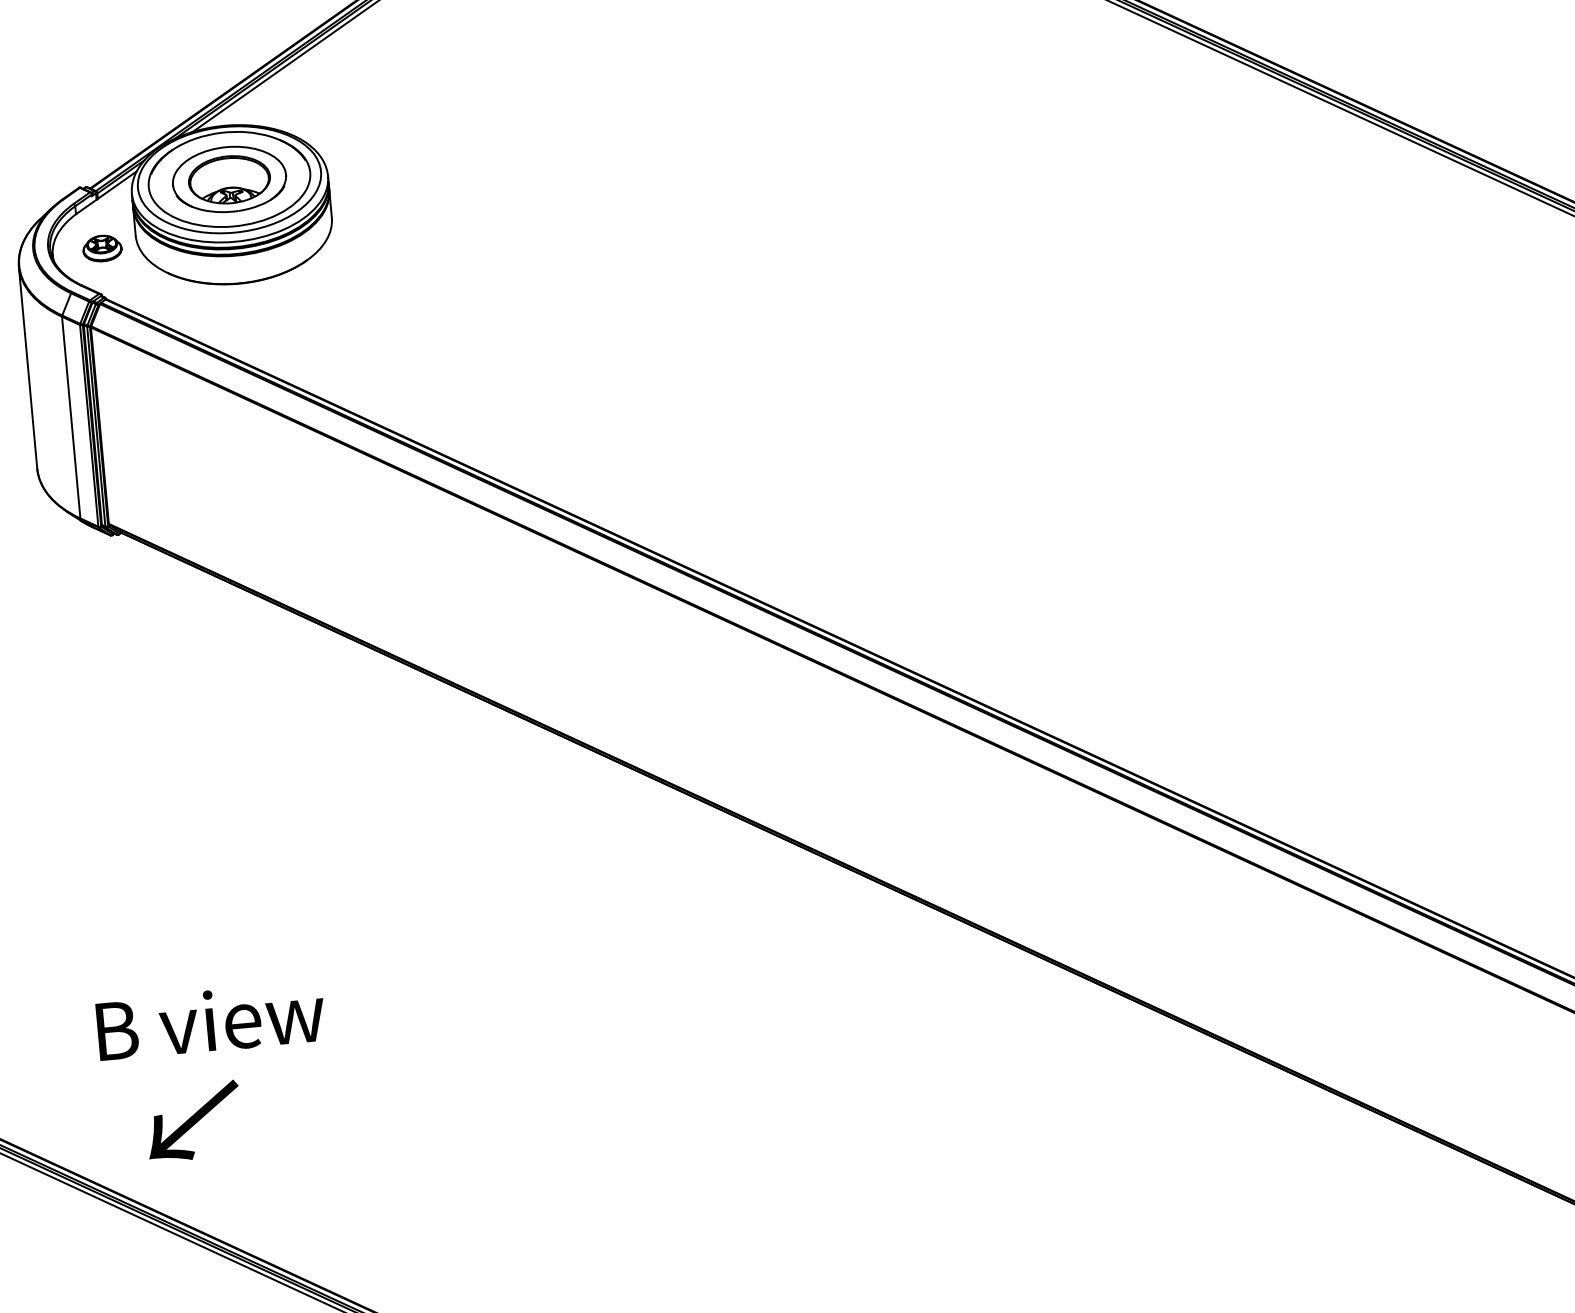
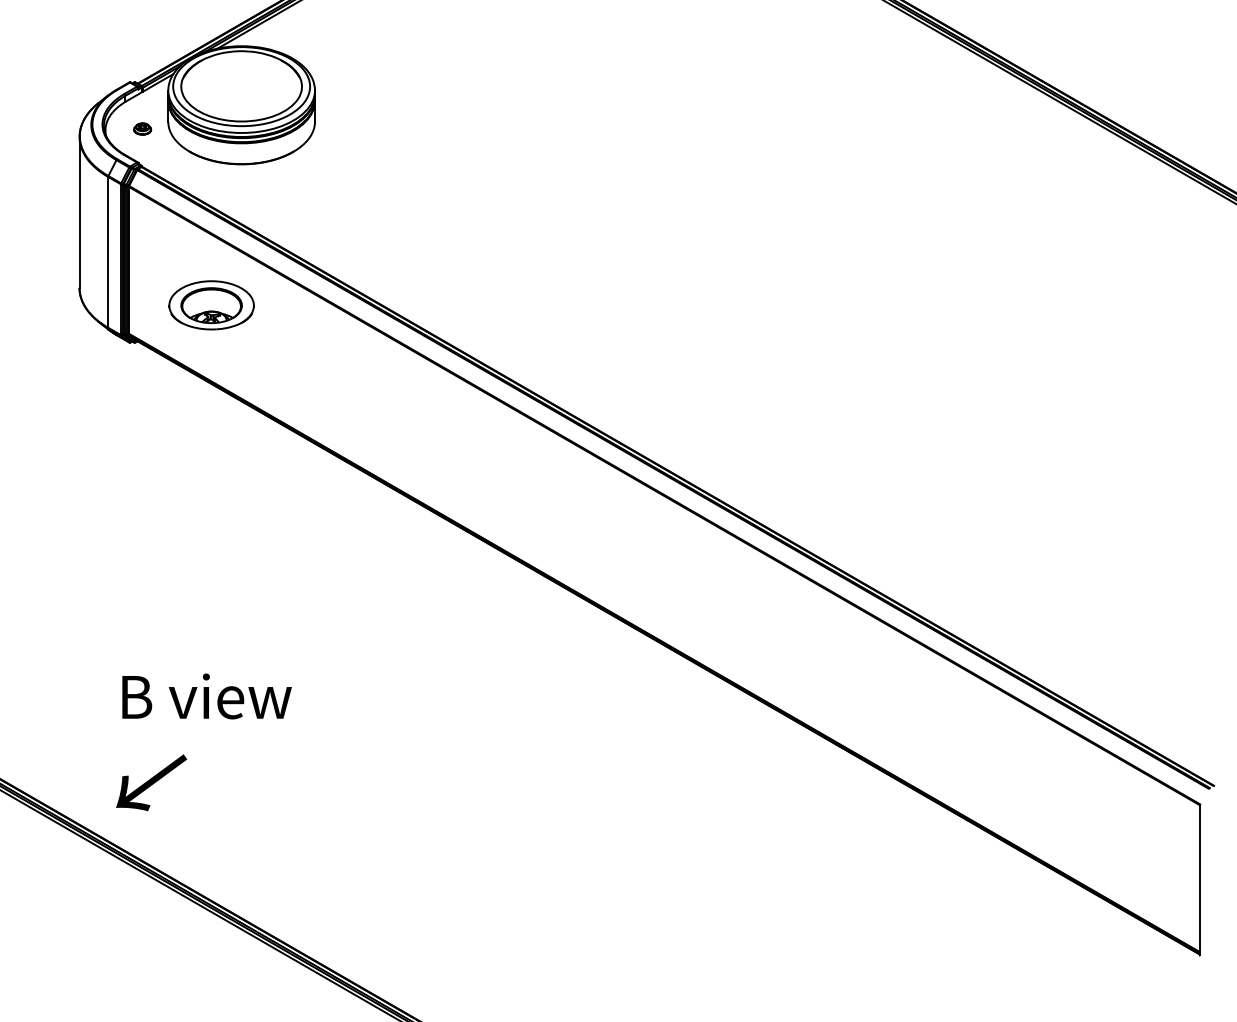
part: (229, 179) -> (211, 305), moved
part: (102, 247) -> (142, 128), size x0.6
text: (210, 1021) -> (206, 696), moved

